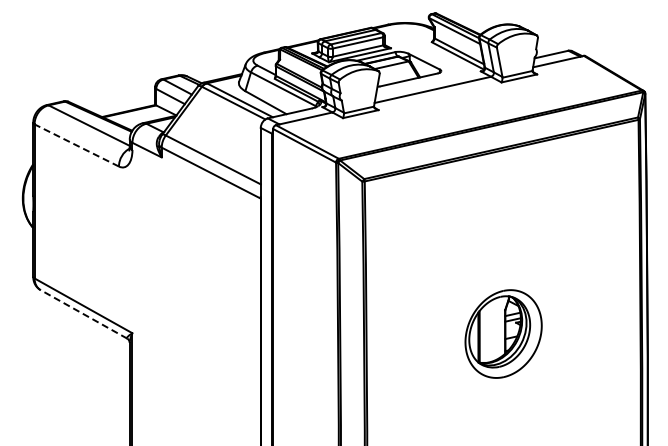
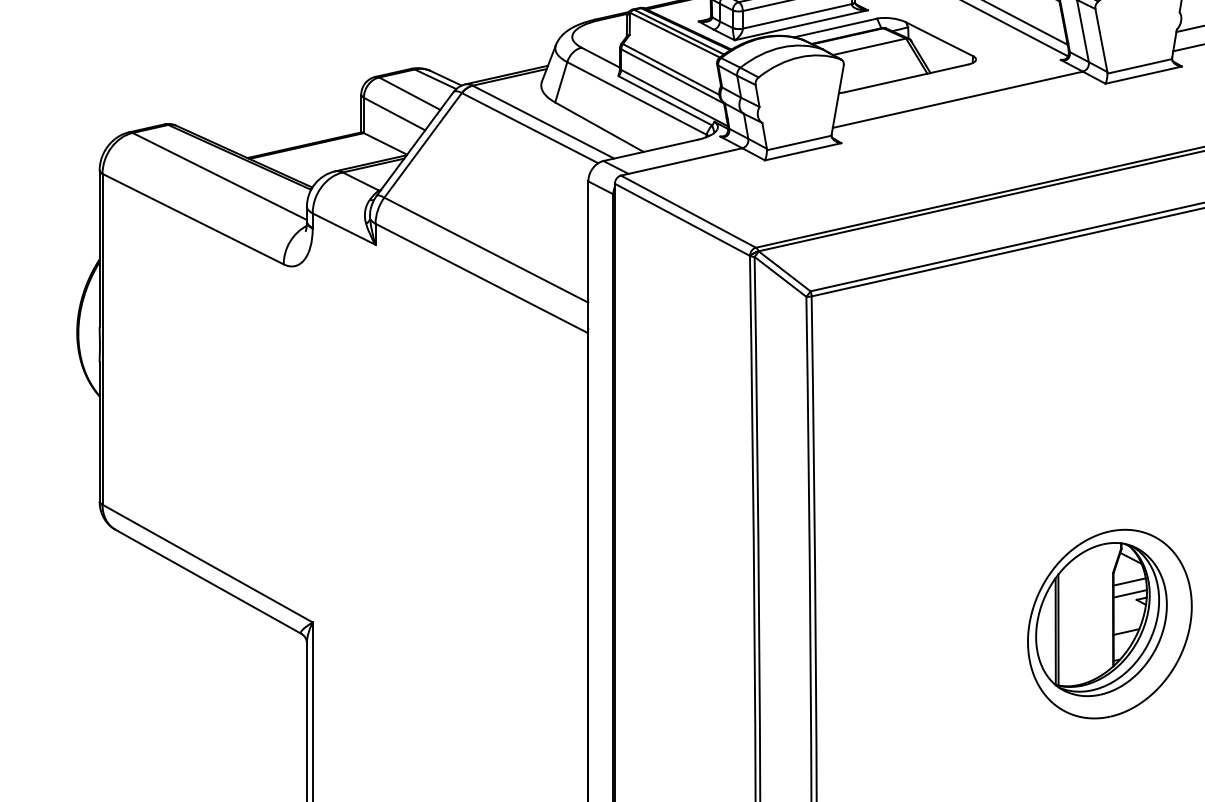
line: (76, 145) -> (192, 219), dashed -> solid
line: (83, 314) -> (207, 582), dashed -> solid

